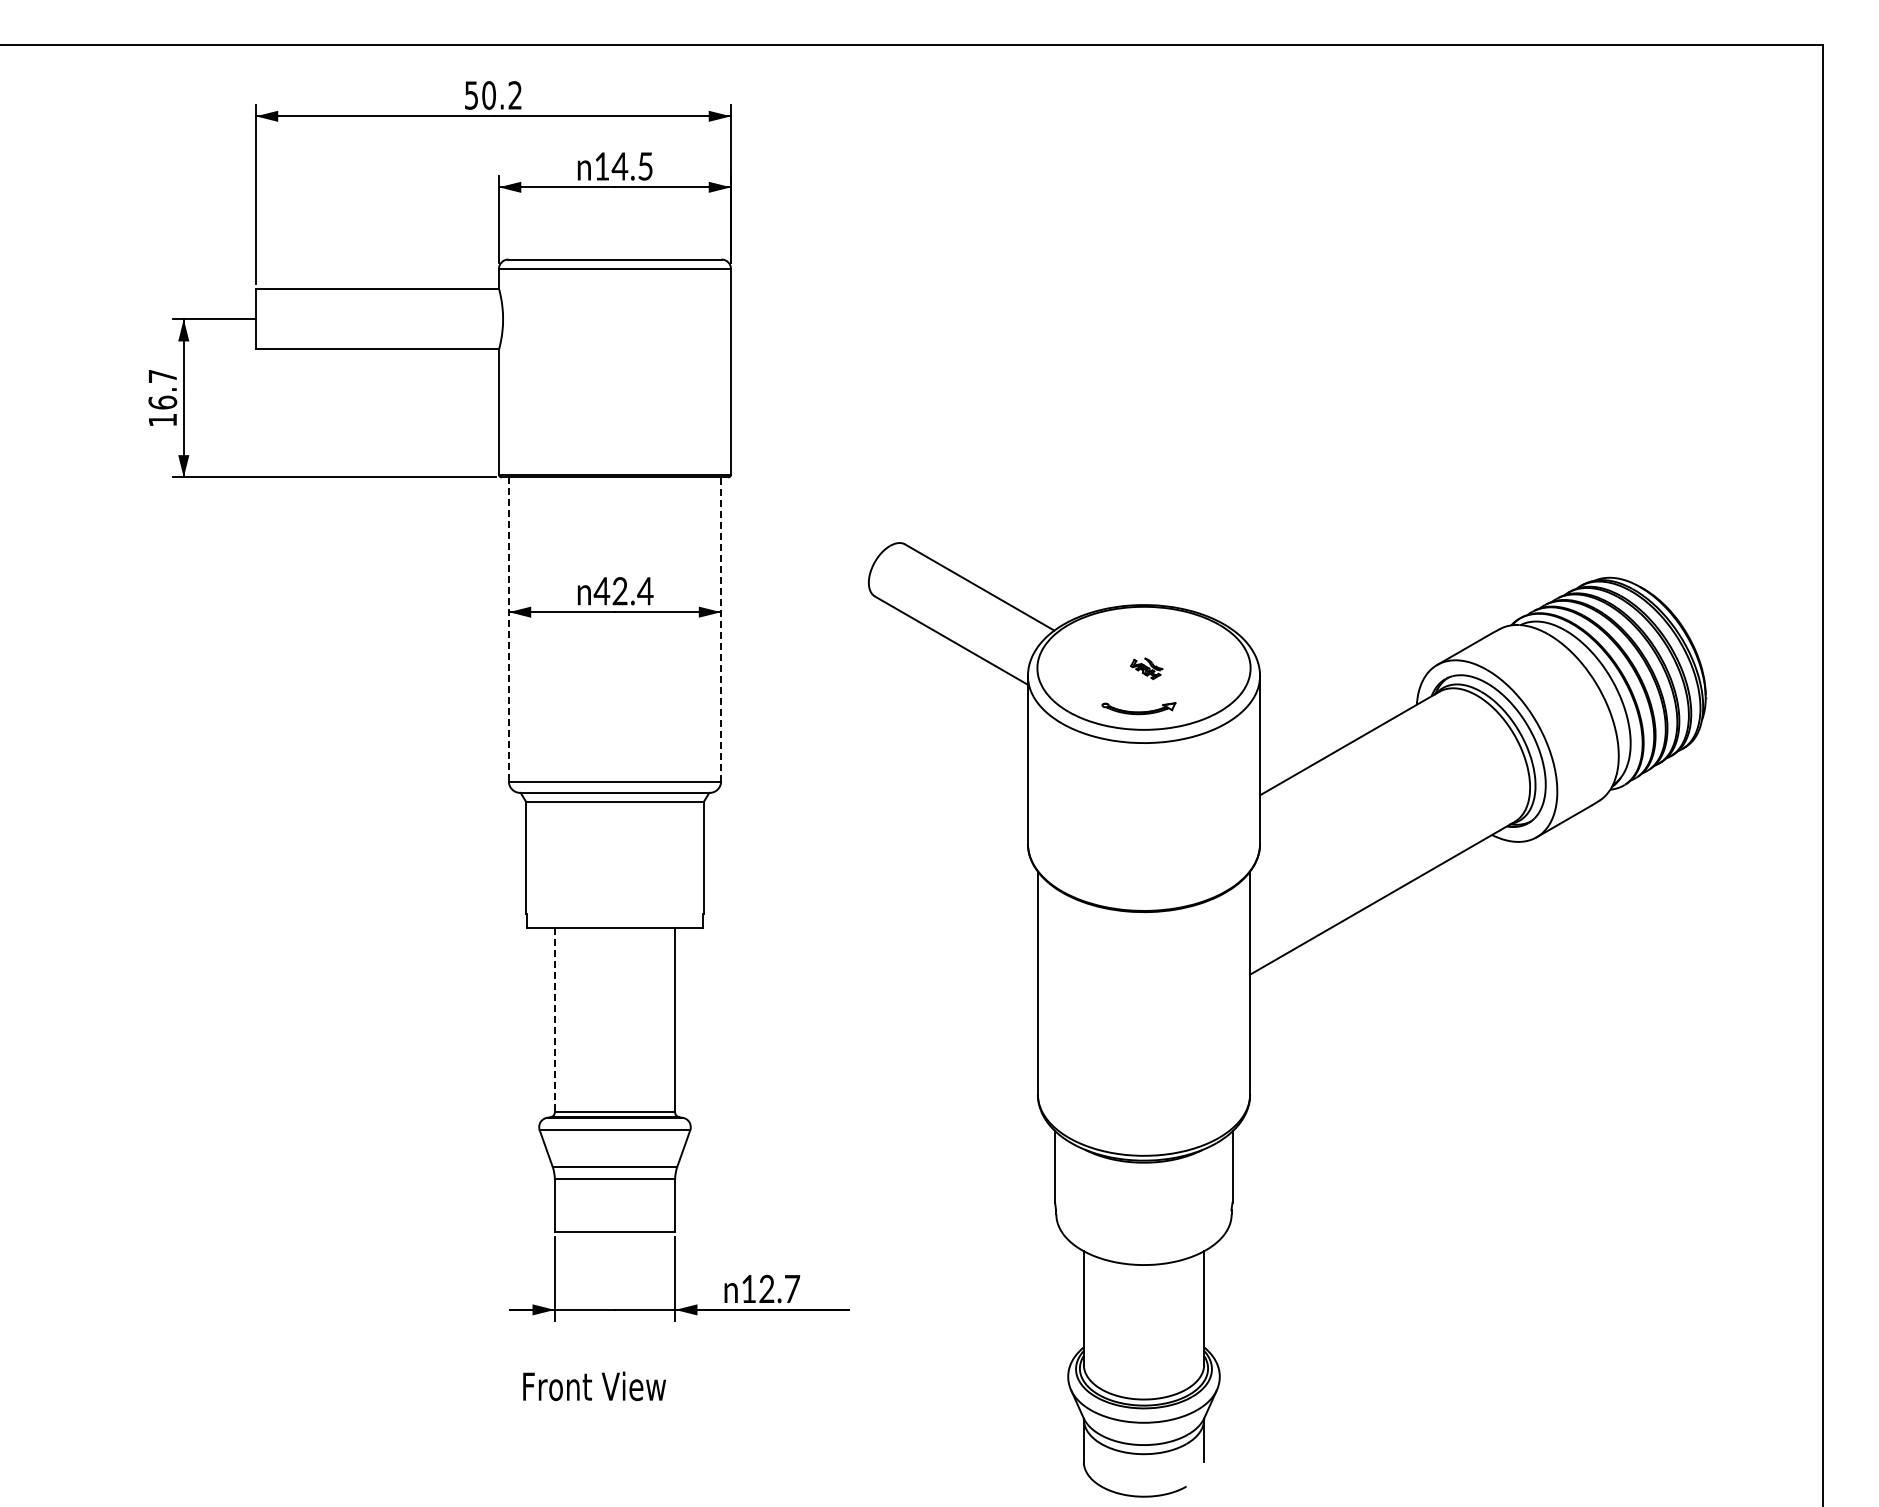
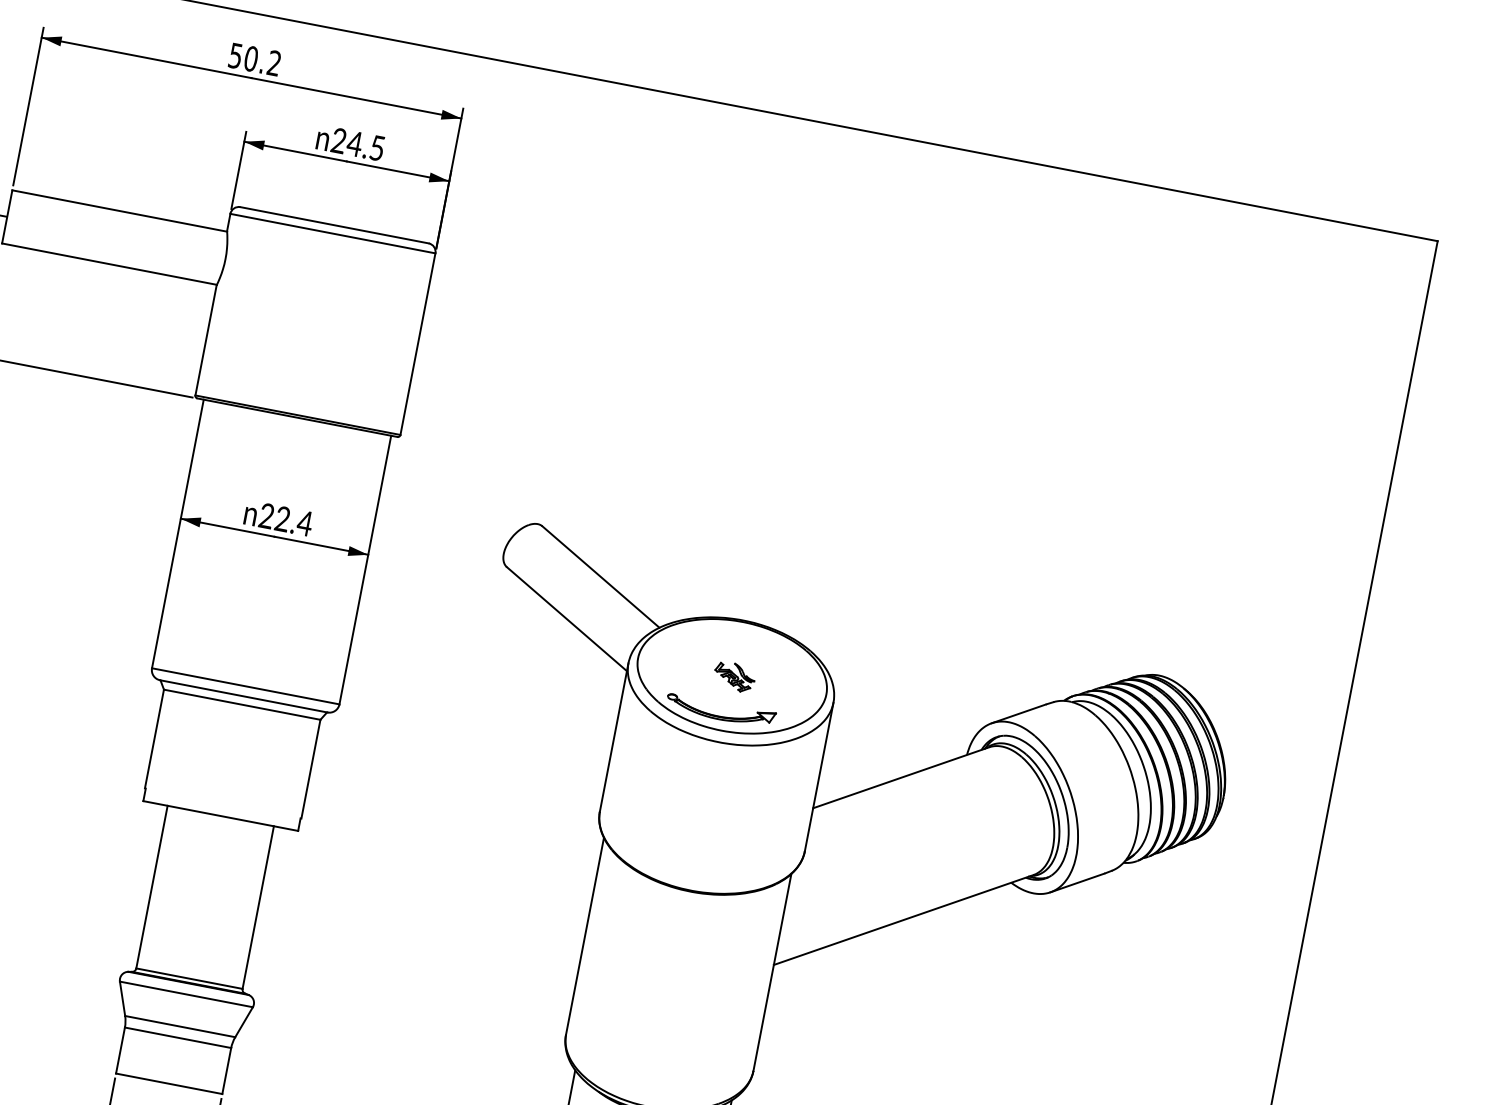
text: (601, 166) -> (338, 140), 14.5 -> 24.5
text: (601, 591) -> (266, 516), 42.4 -> 22.4
line: (721, 628) -> (365, 569), dashed -> solid
line: (508, 629) -> (177, 533), dashed -> solid
part: (1146, 668) -> (734, 676), size x1.43
part: (1138, 708) -> (720, 710), size x1.67
line: (554, 1020) -> (151, 887), dashed -> solid

